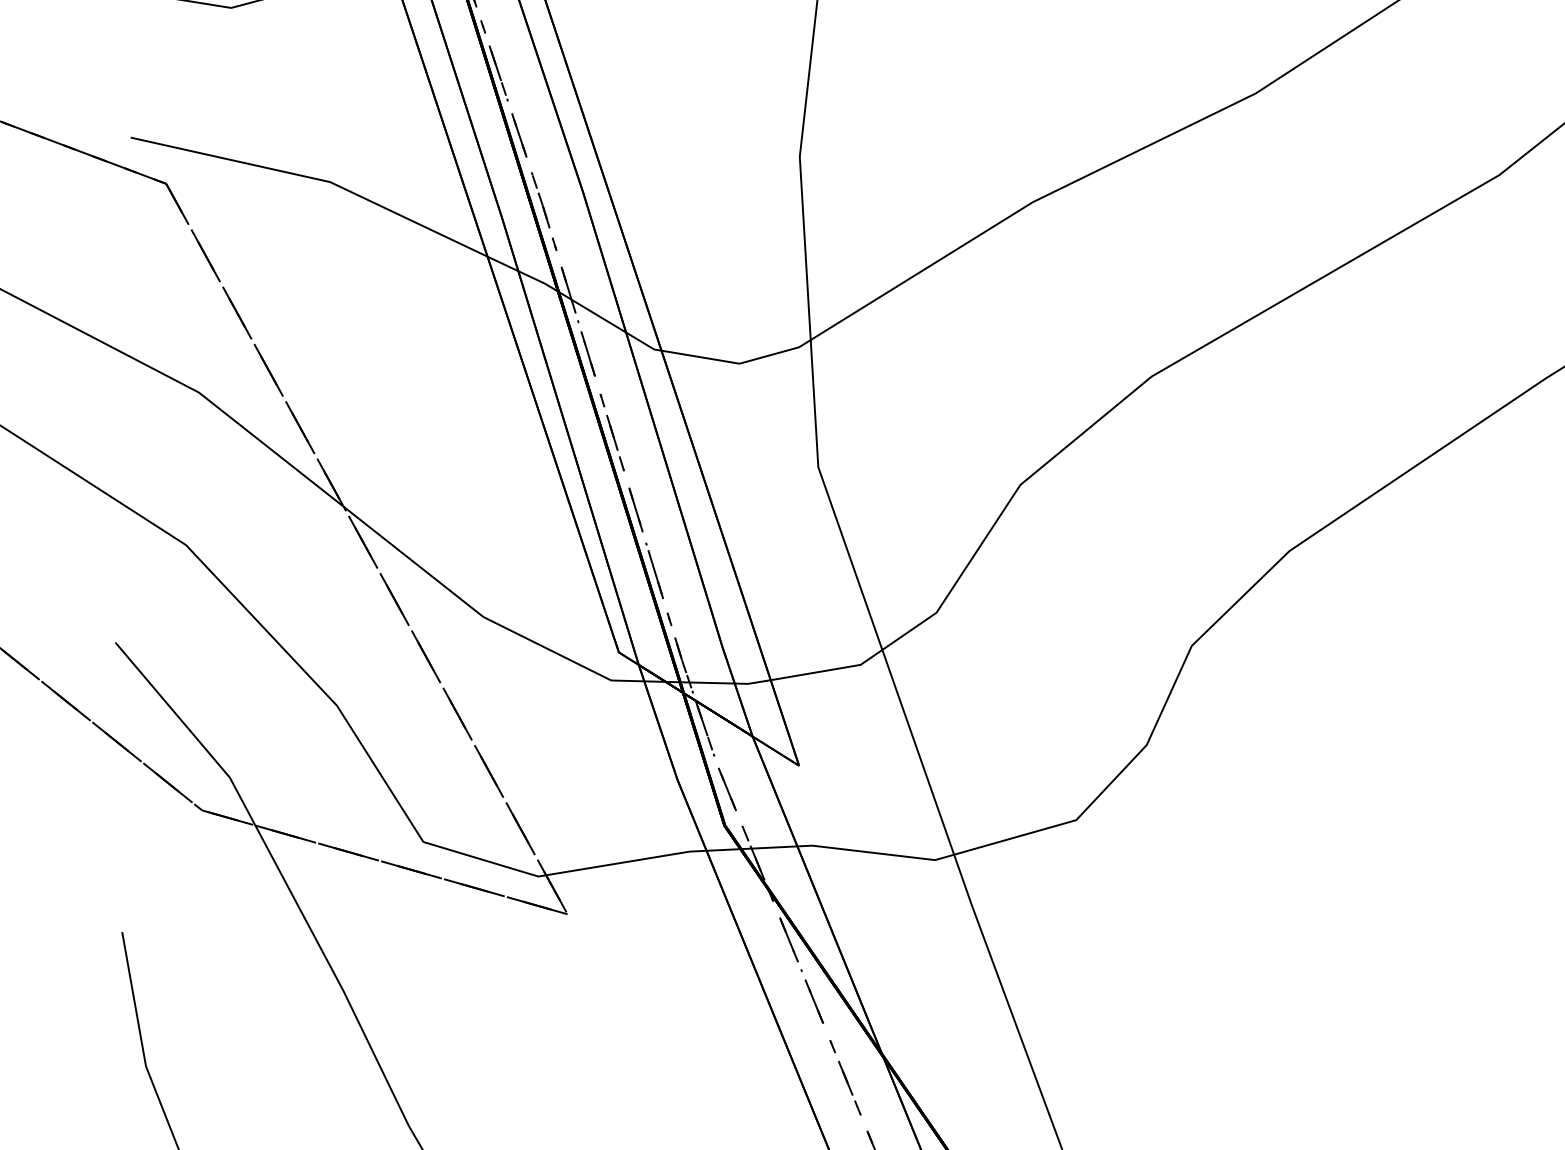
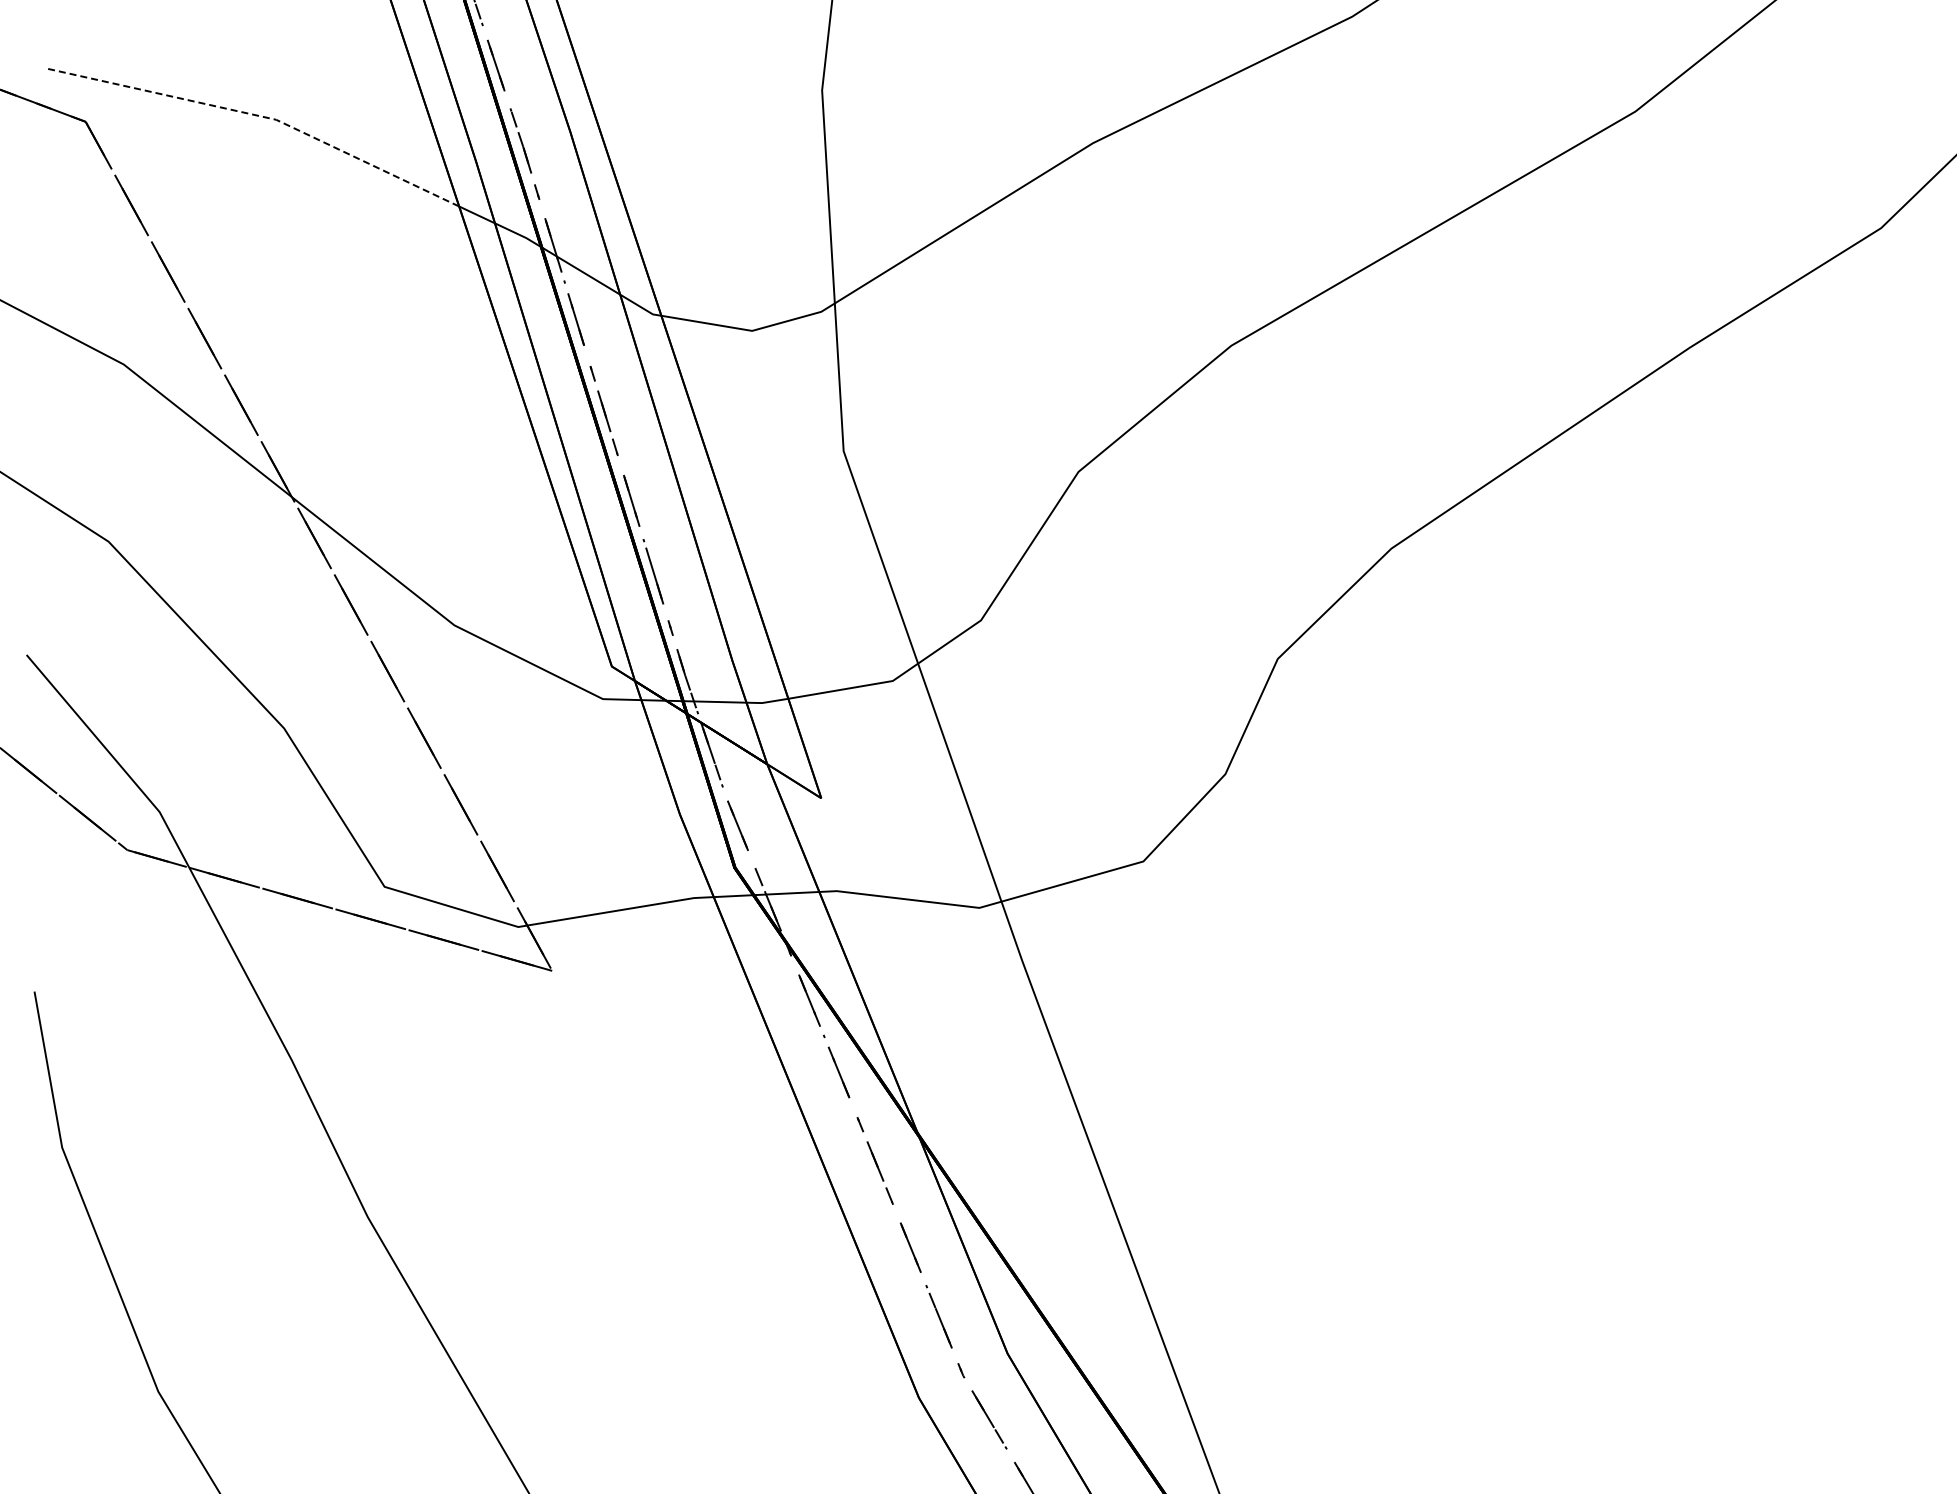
line: (315, 179) -> (259, 116), solid -> dashed

